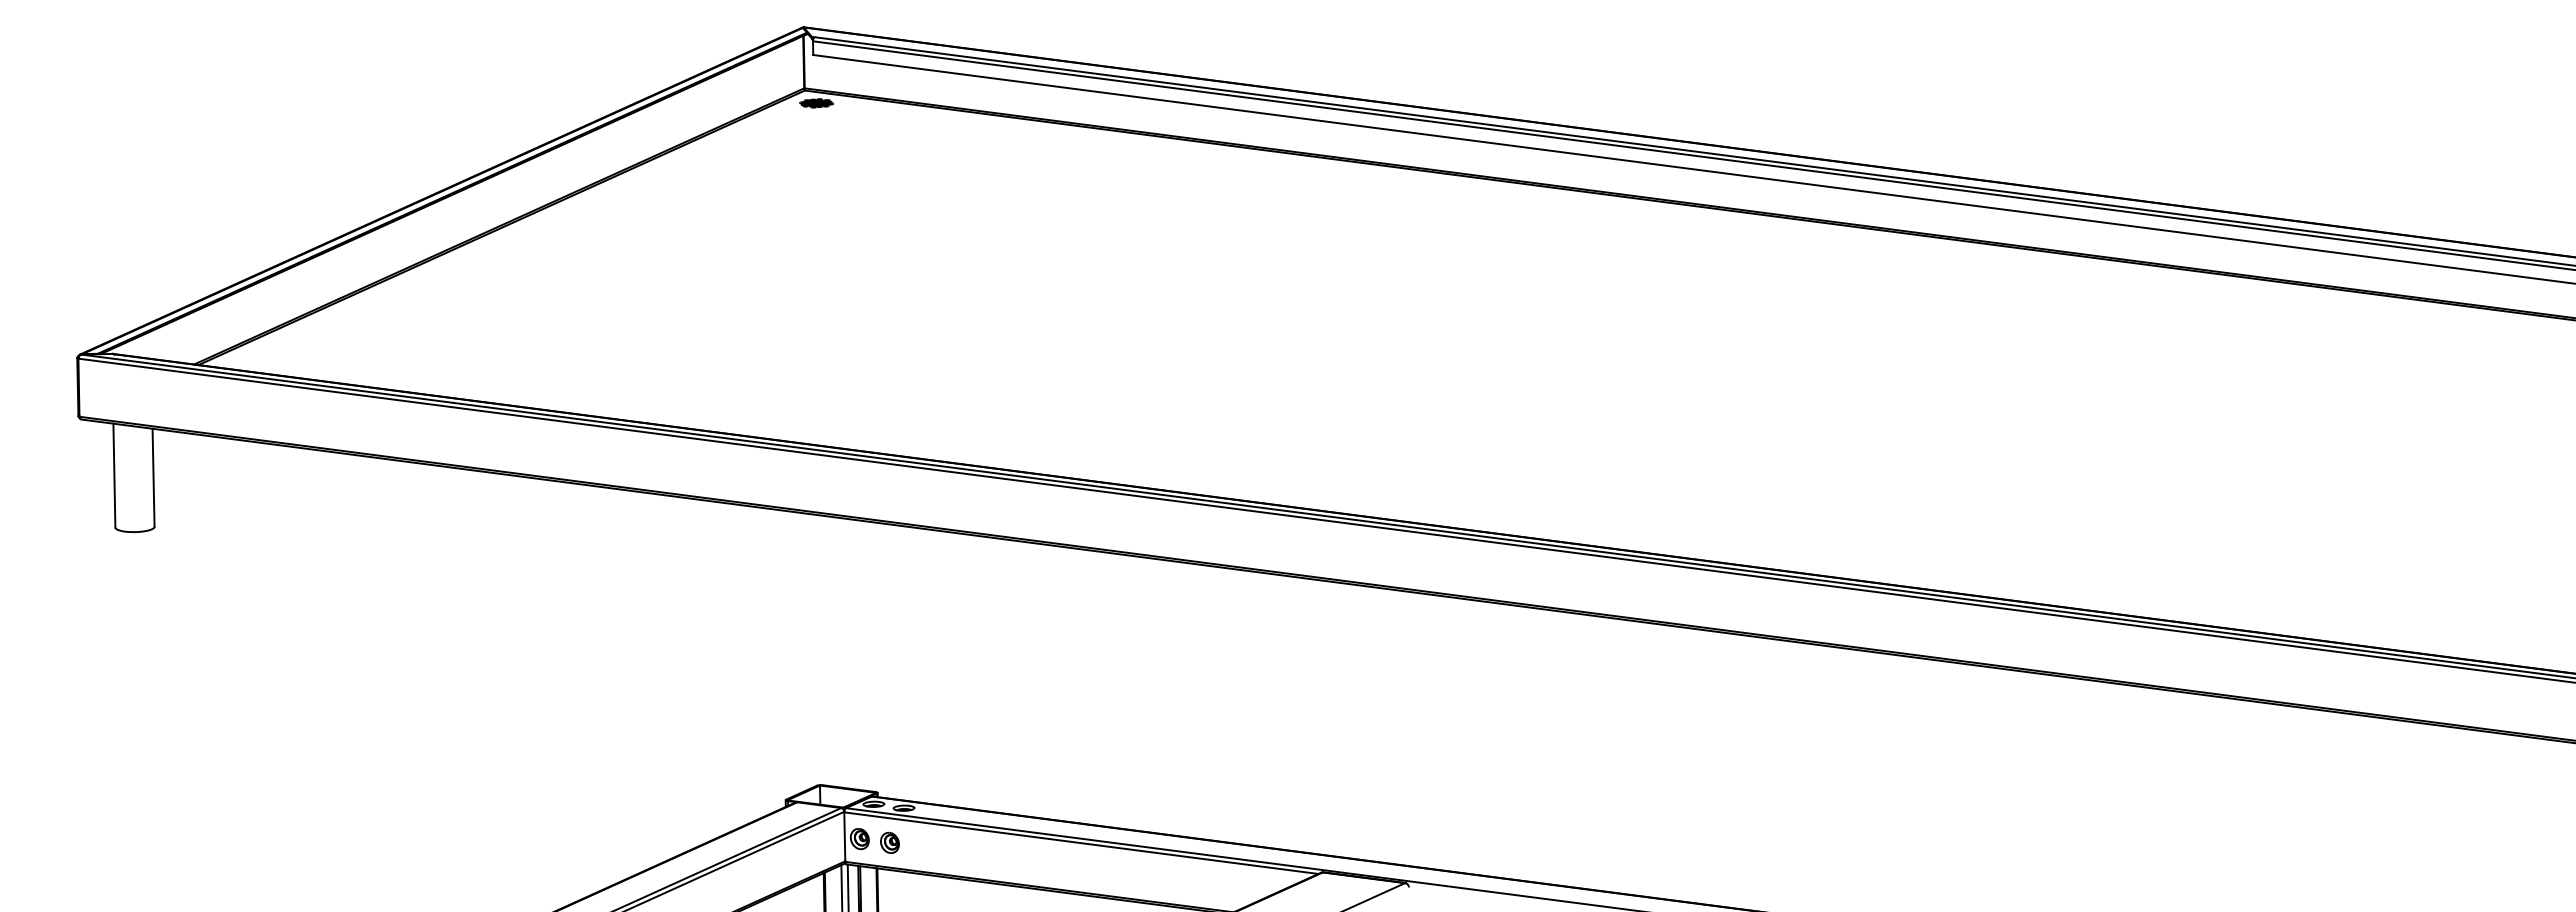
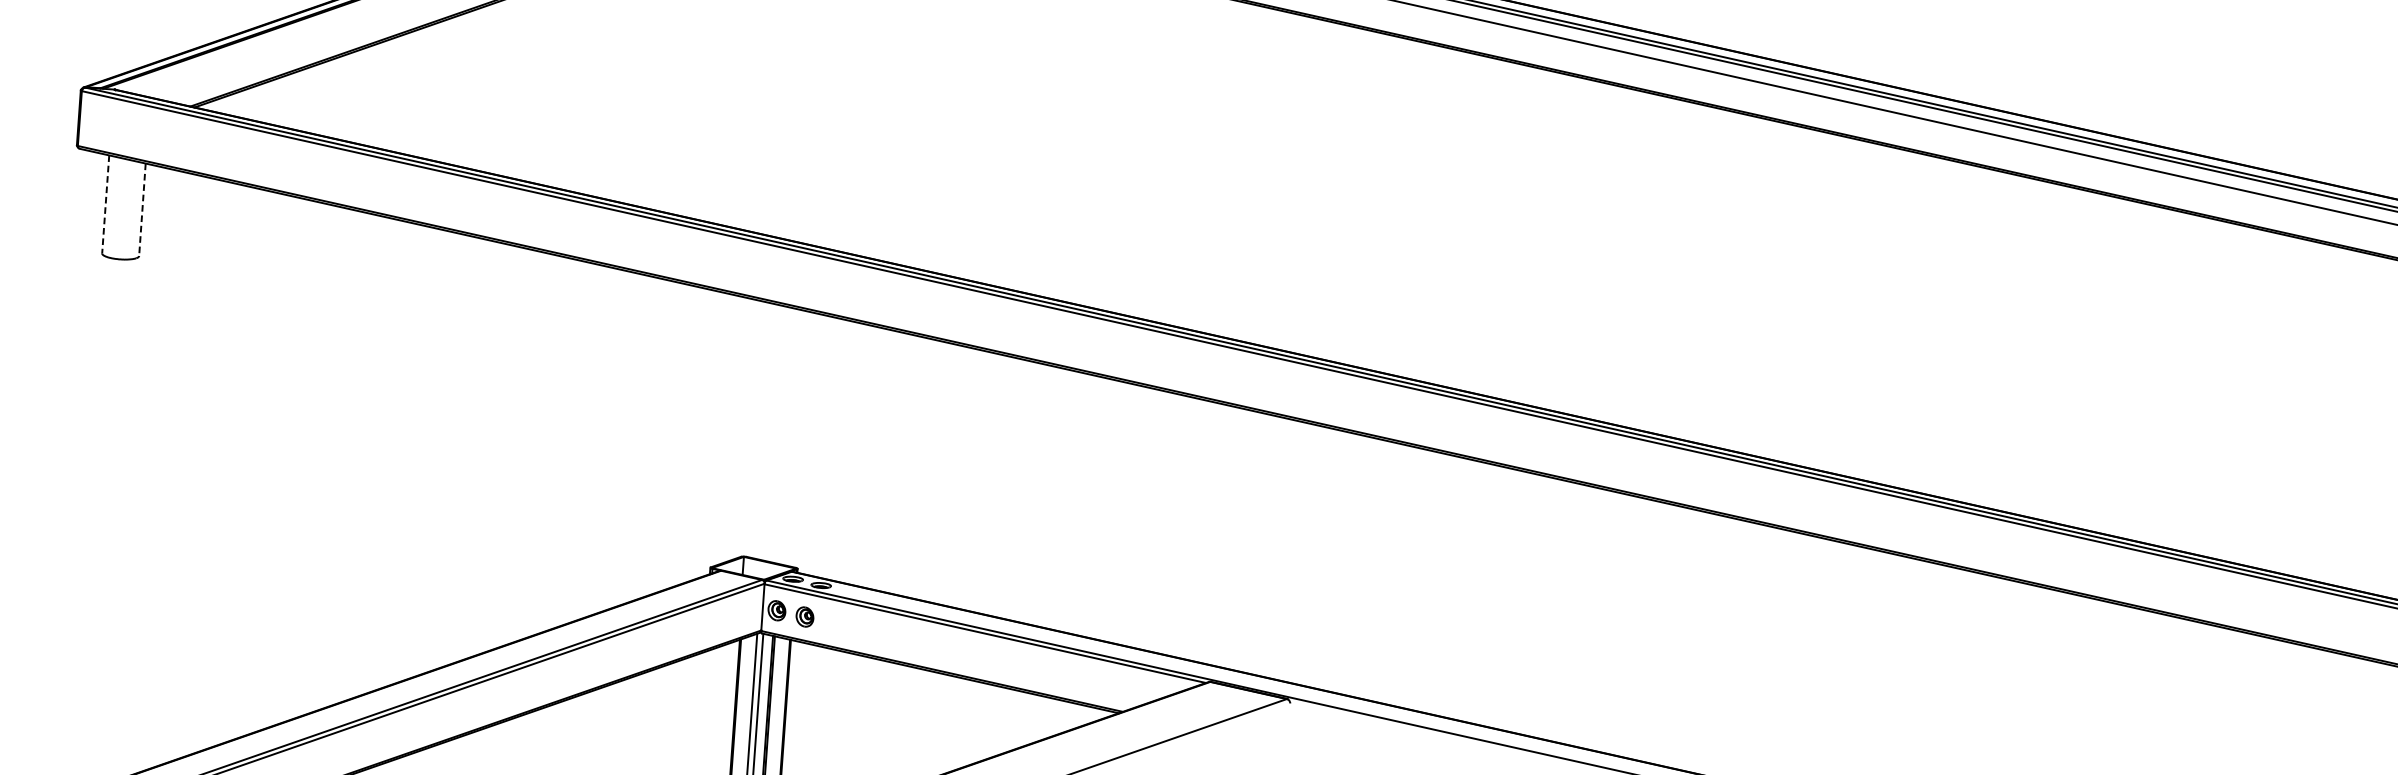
line: (114, 475) -> (105, 204), solid -> dashed
line: (153, 477) -> (142, 209), solid -> dashed

